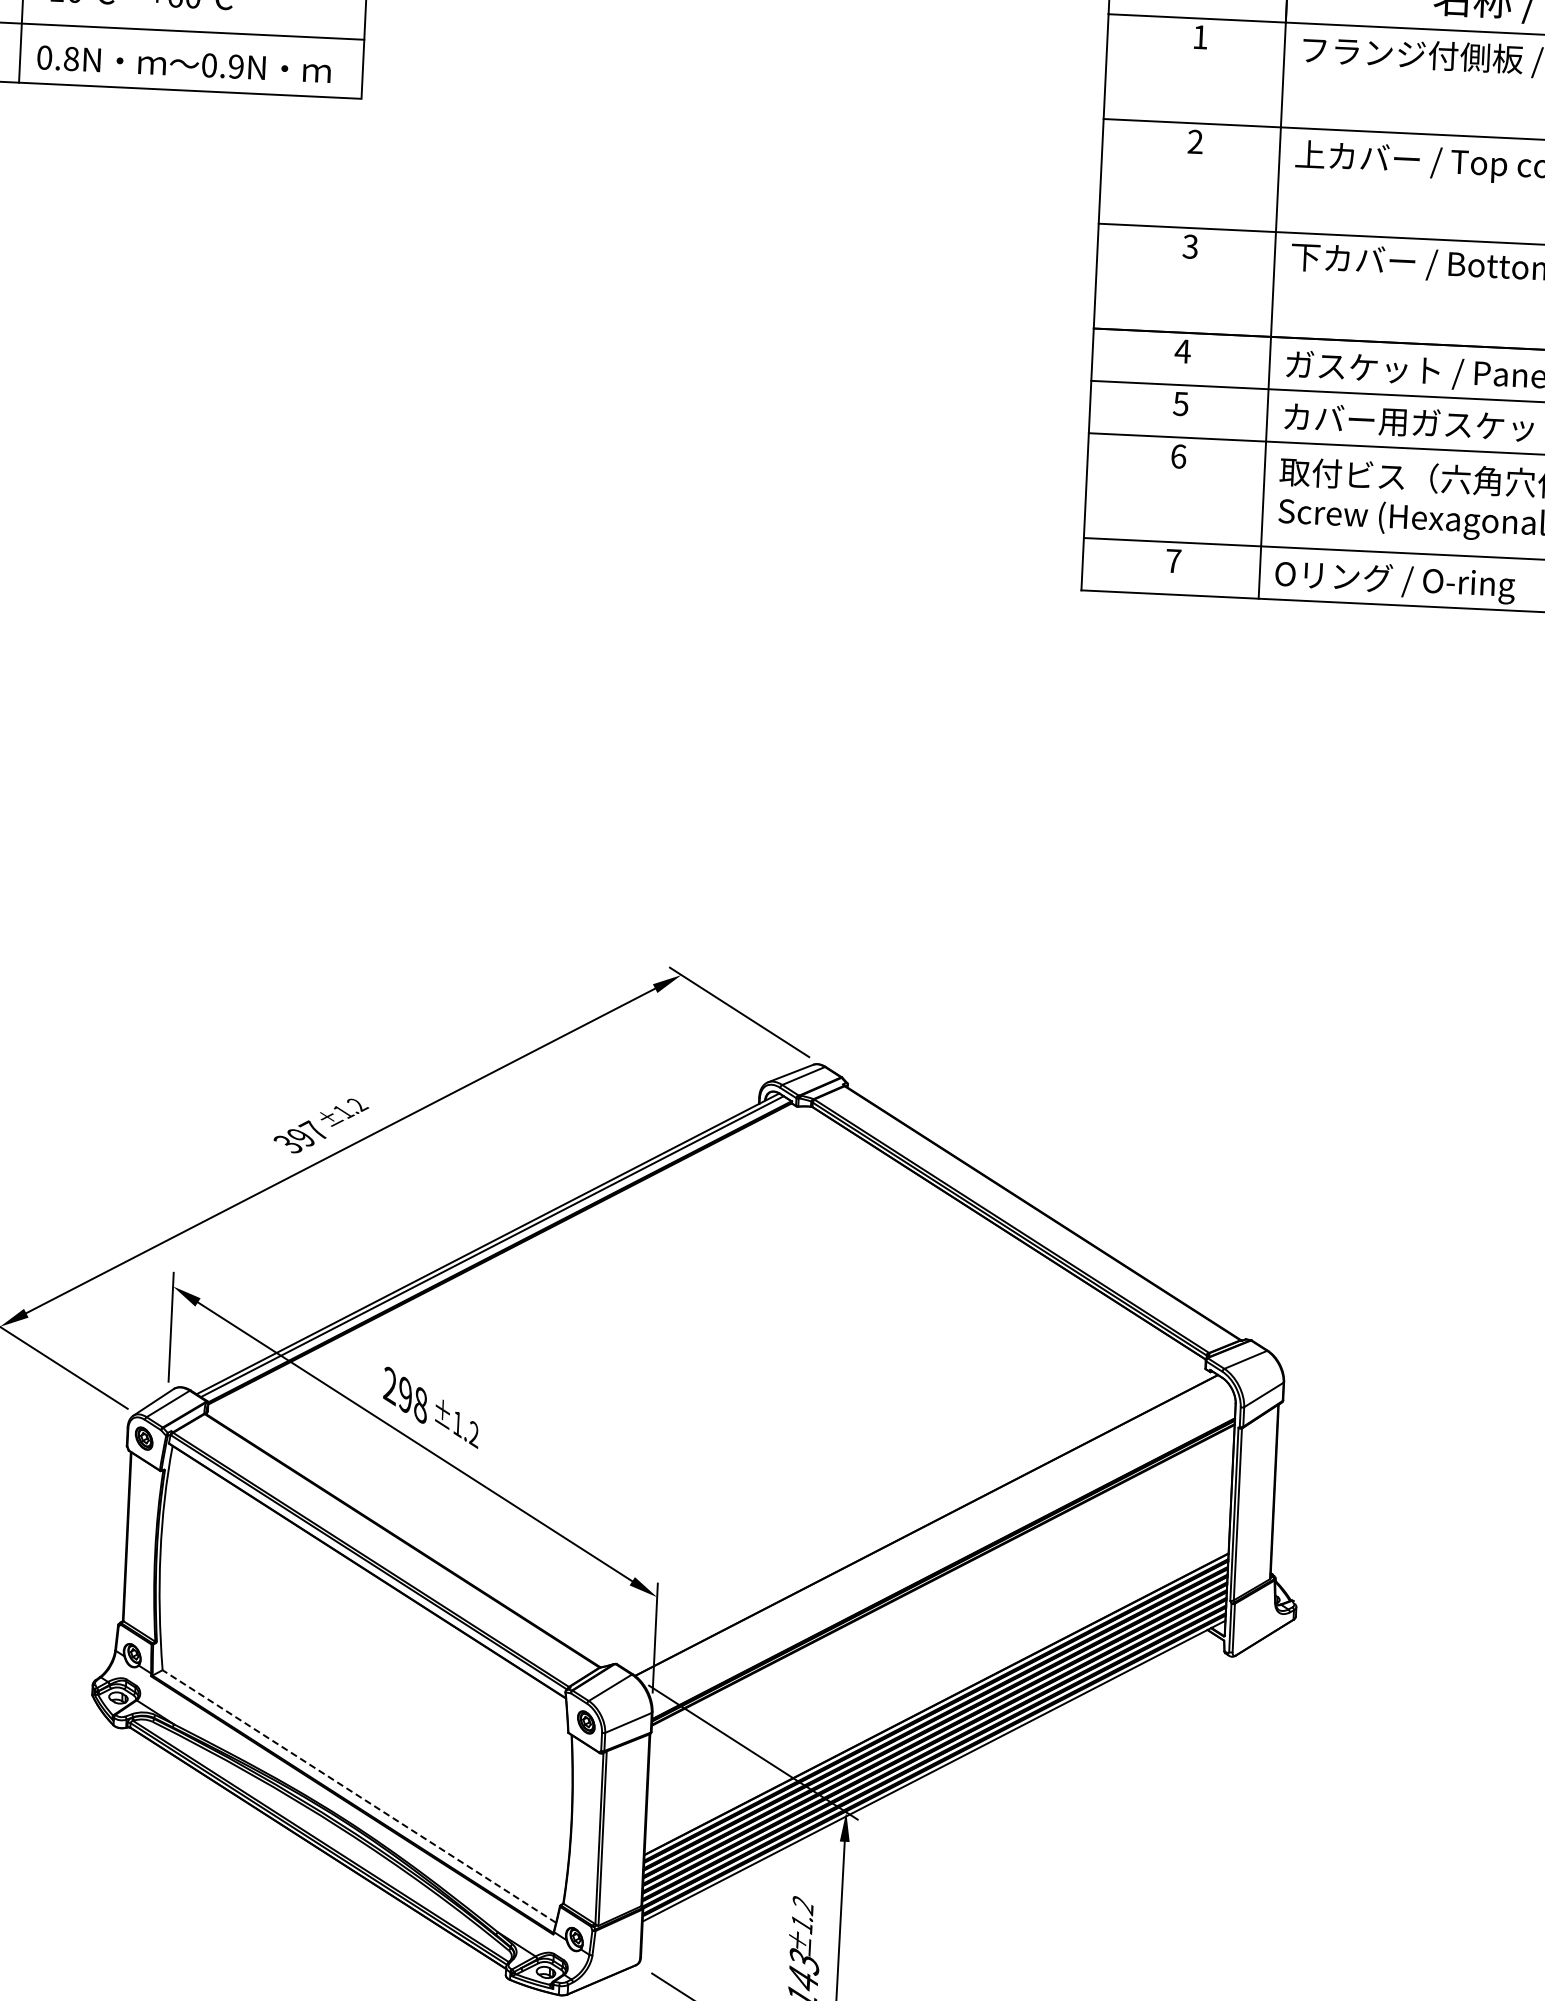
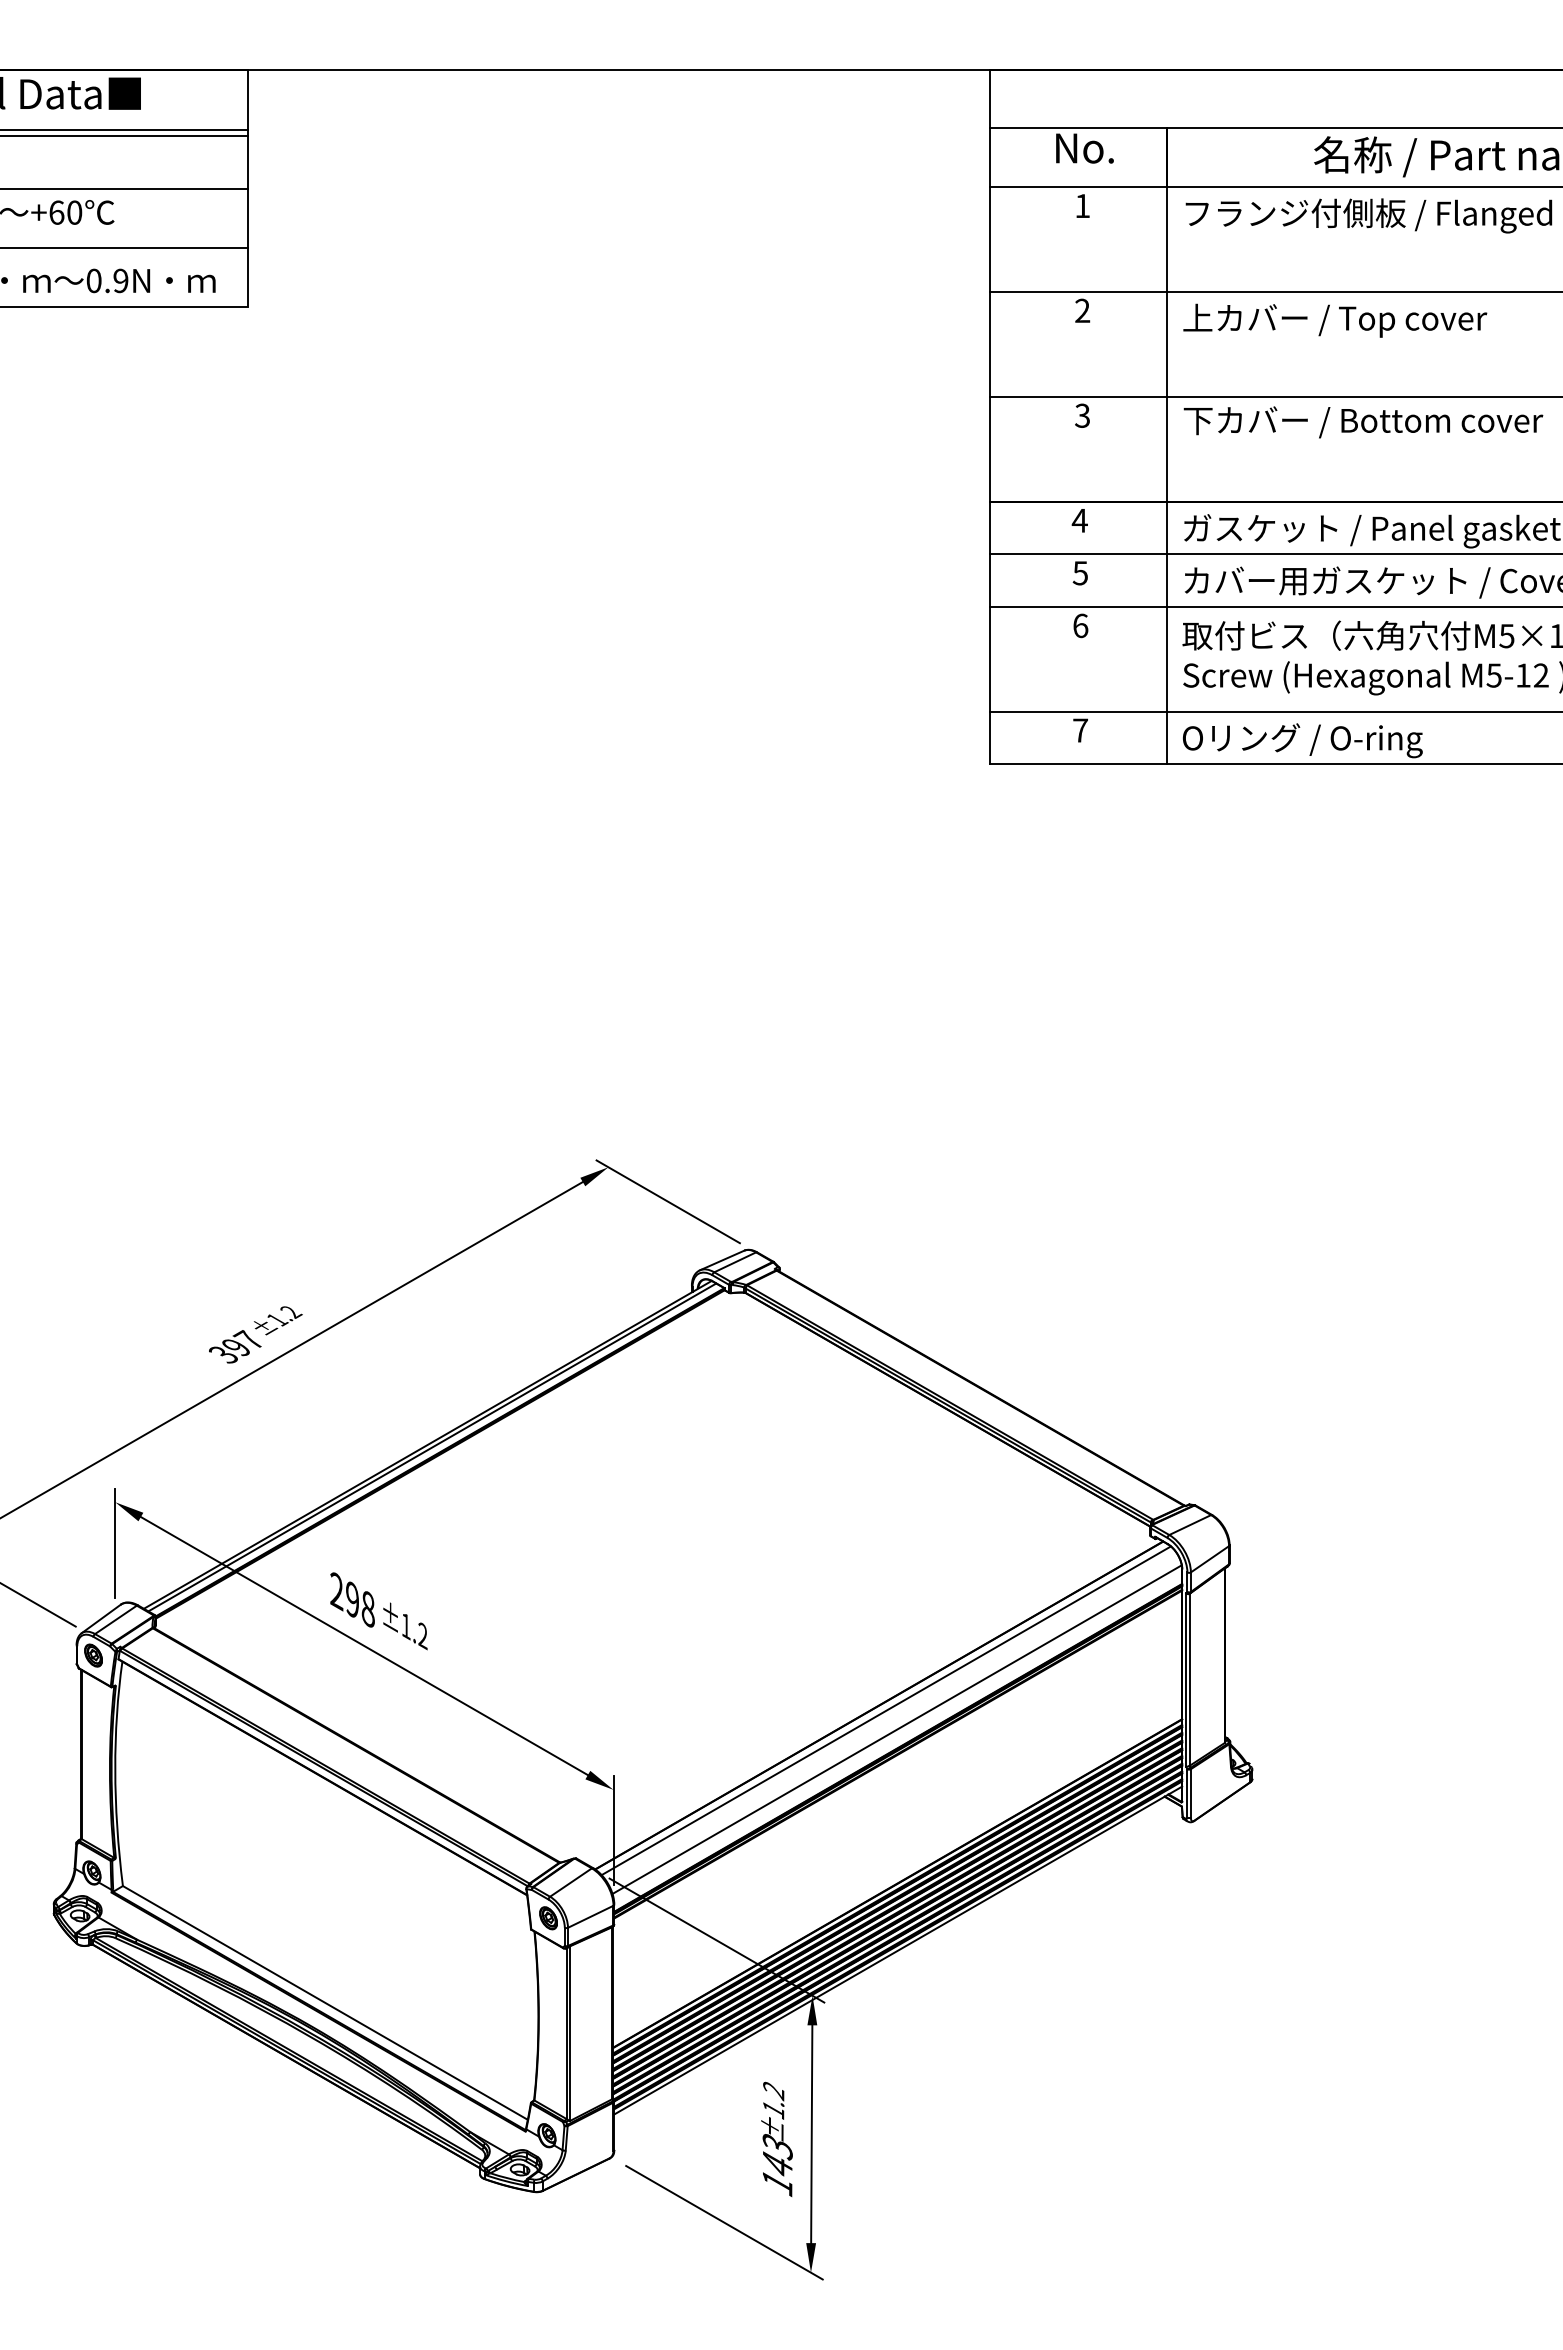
line: (932, 1530) -> (885, 1710), added
line: (942, 1550) -> (896, 1729), added
line: (359, 1796) -> (325, 2002), dashed -> solid

